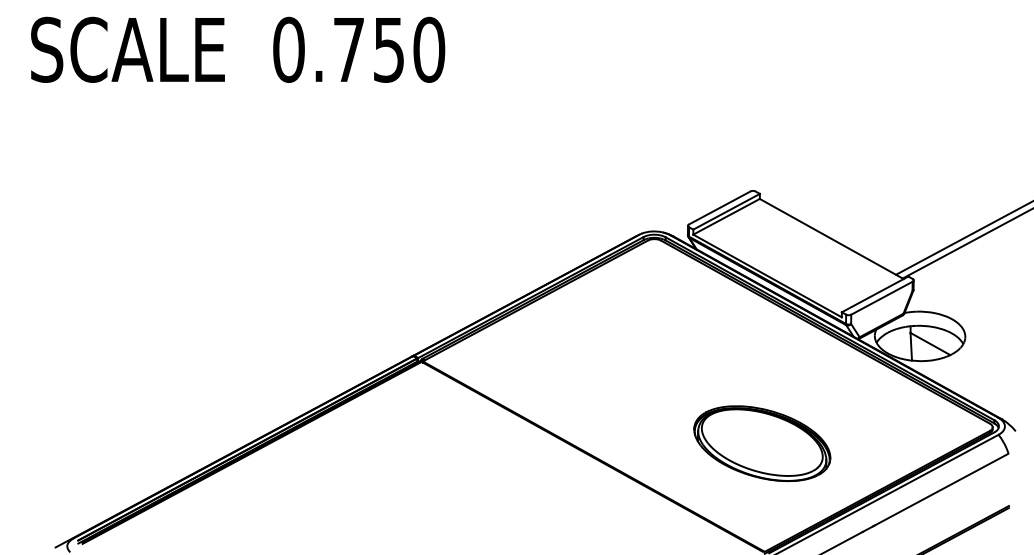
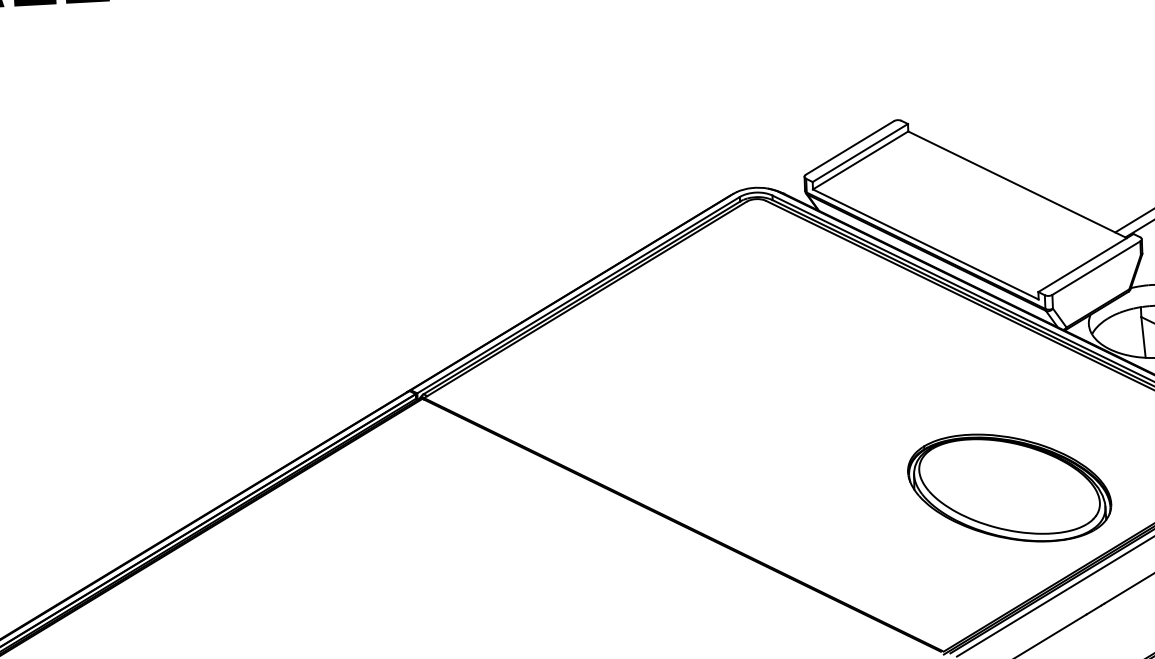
part: (762, 443) -> (1009, 487), moved

